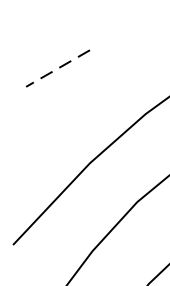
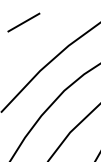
line: (57, 68) -> (23, 22), dashed -> solid

